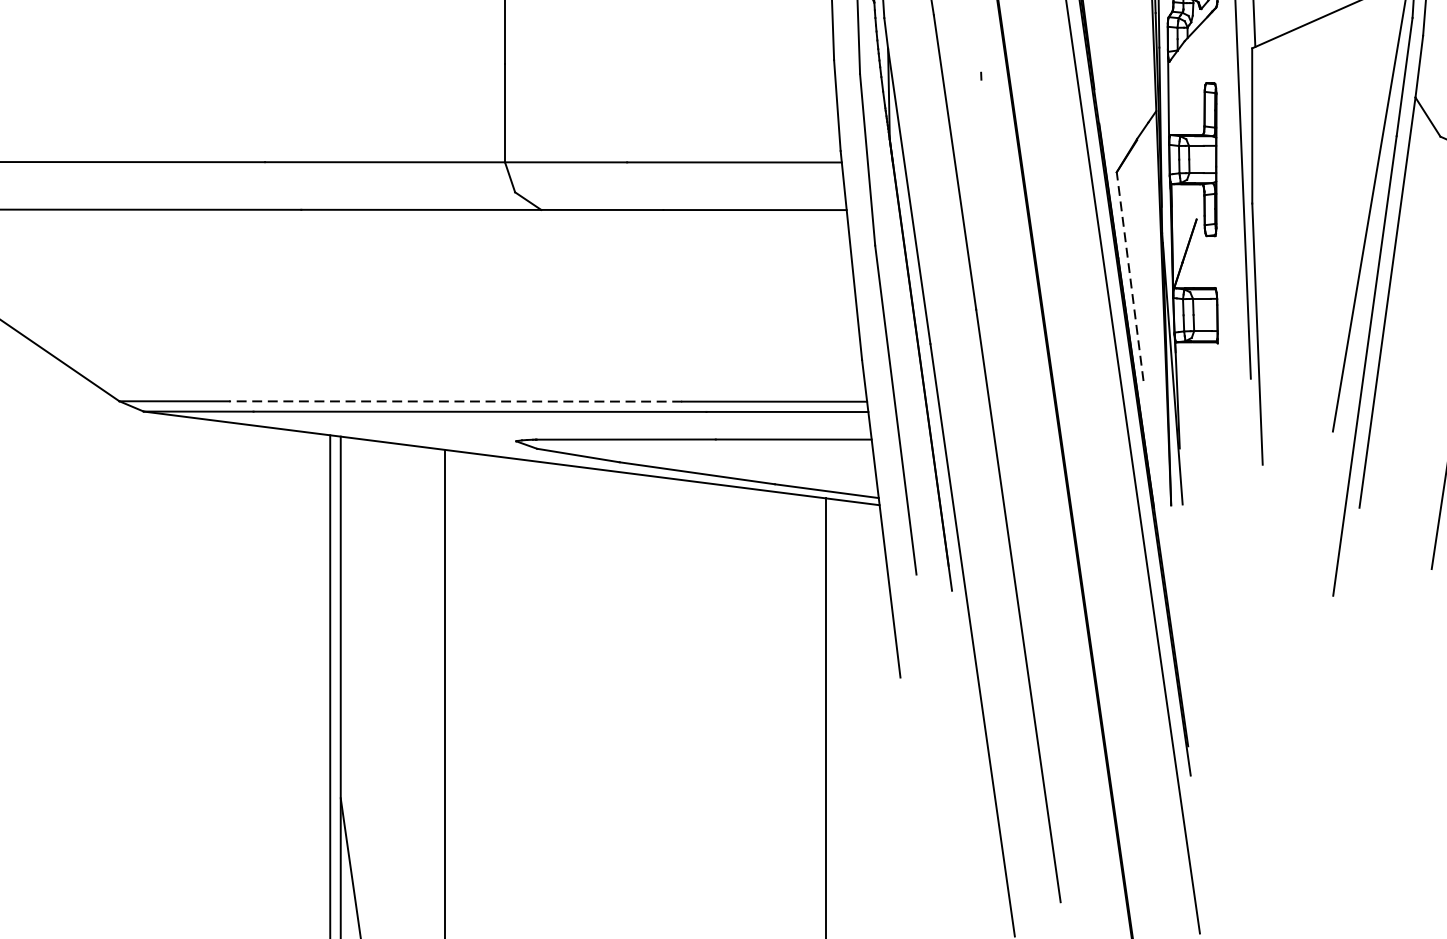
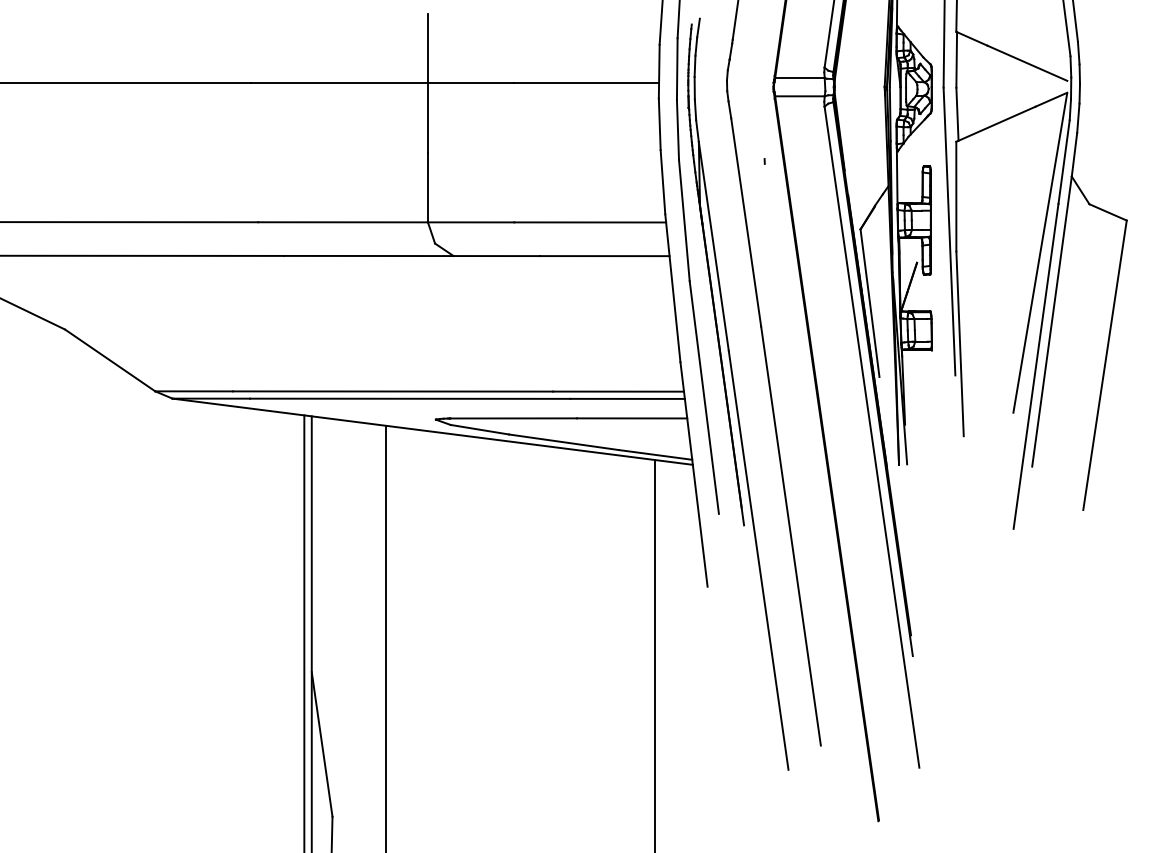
line: (1129, 275) -> (869, 302), dashed -> solid
line: (454, 401) -> (392, 391), dashed -> solid

